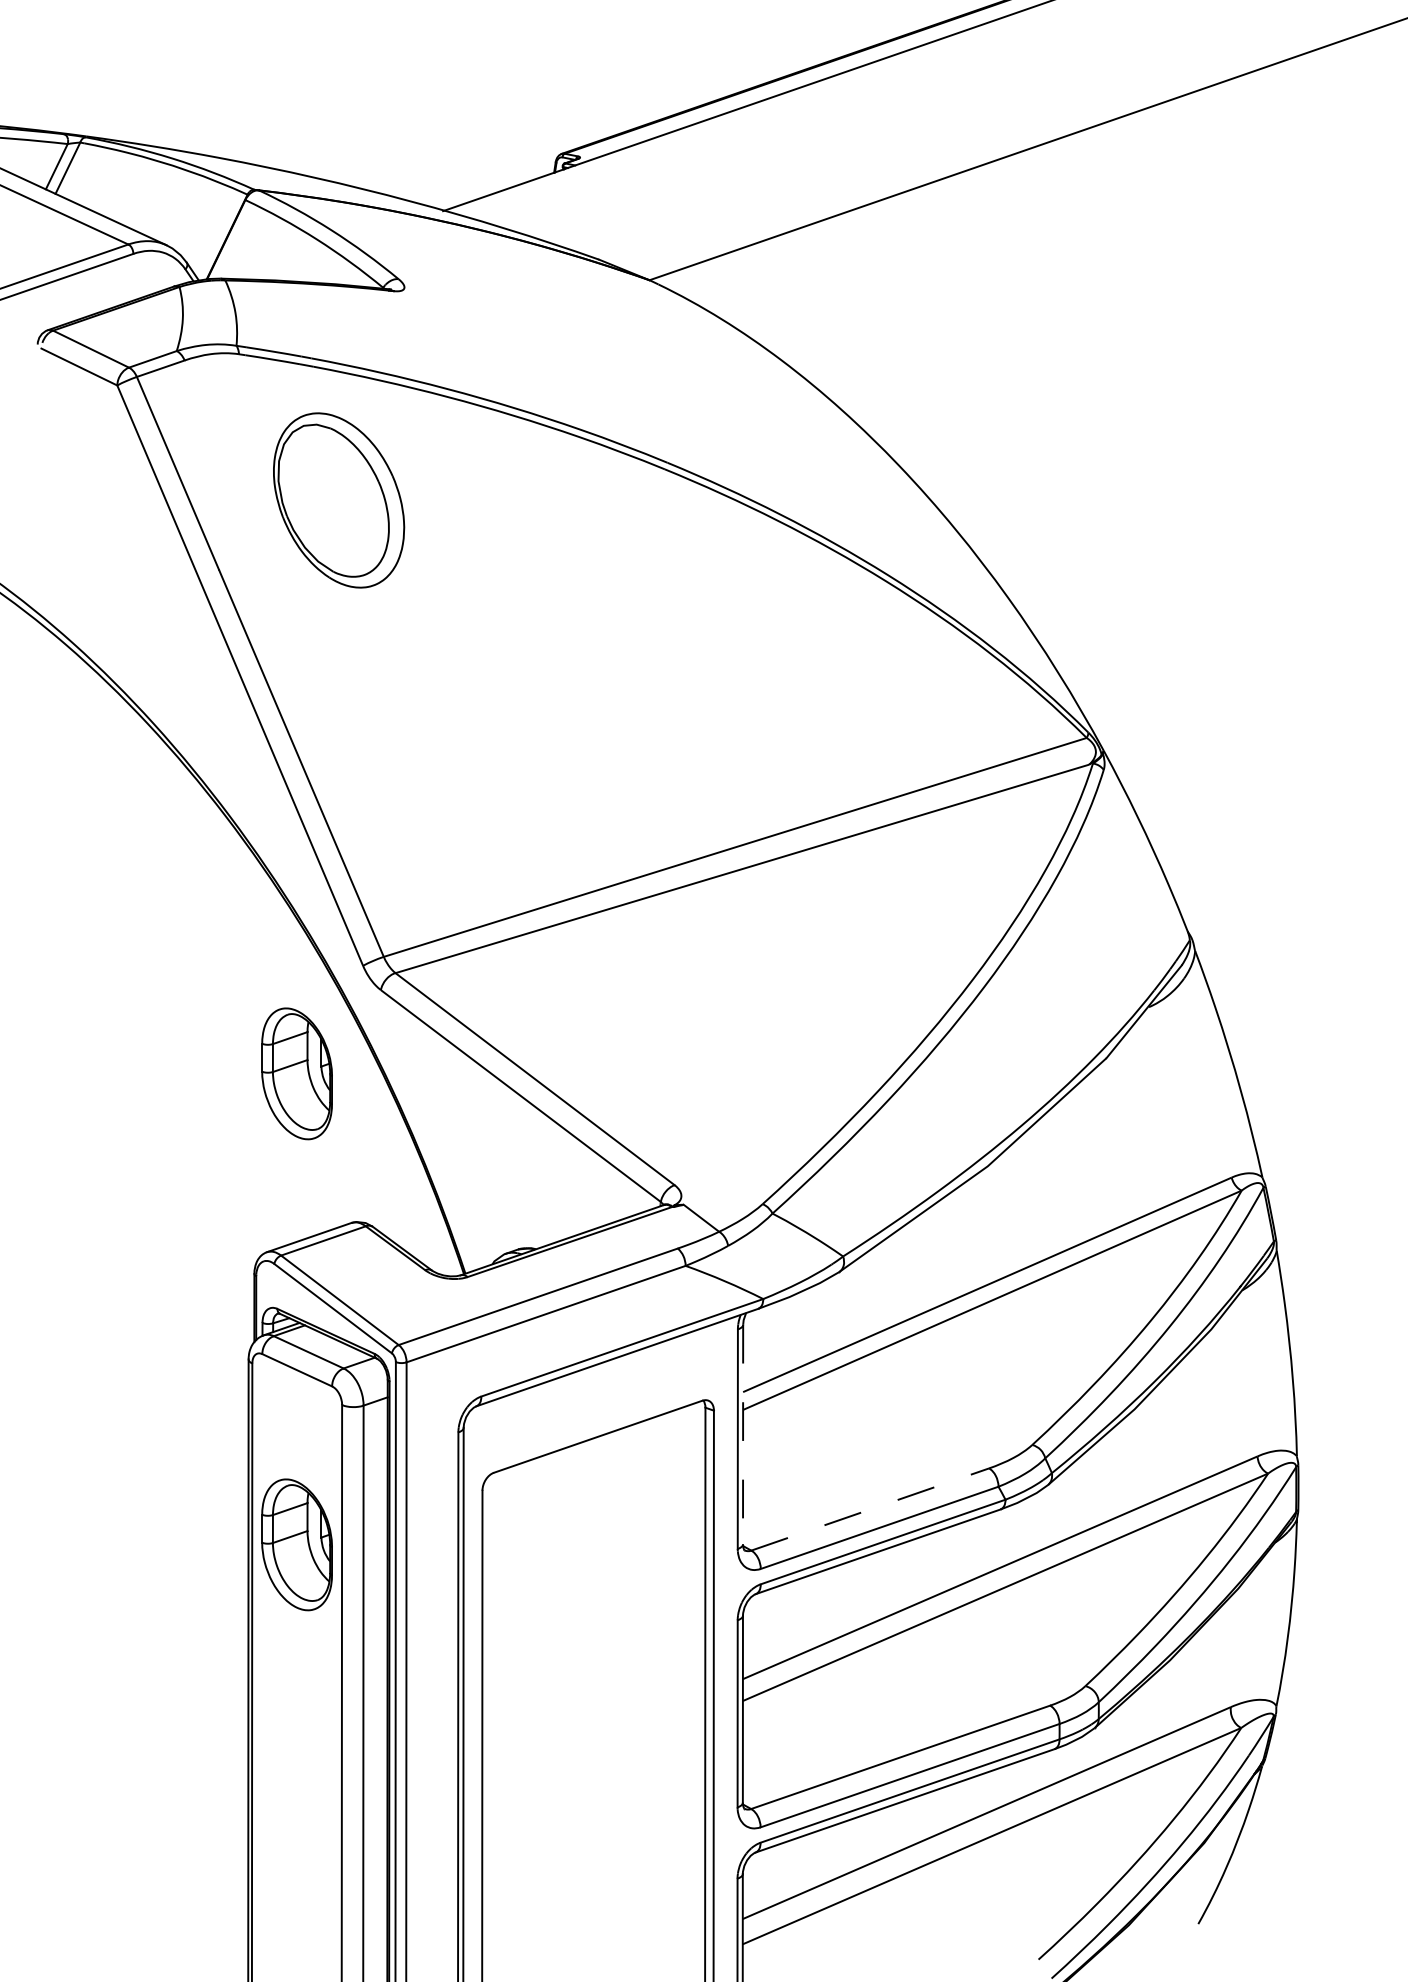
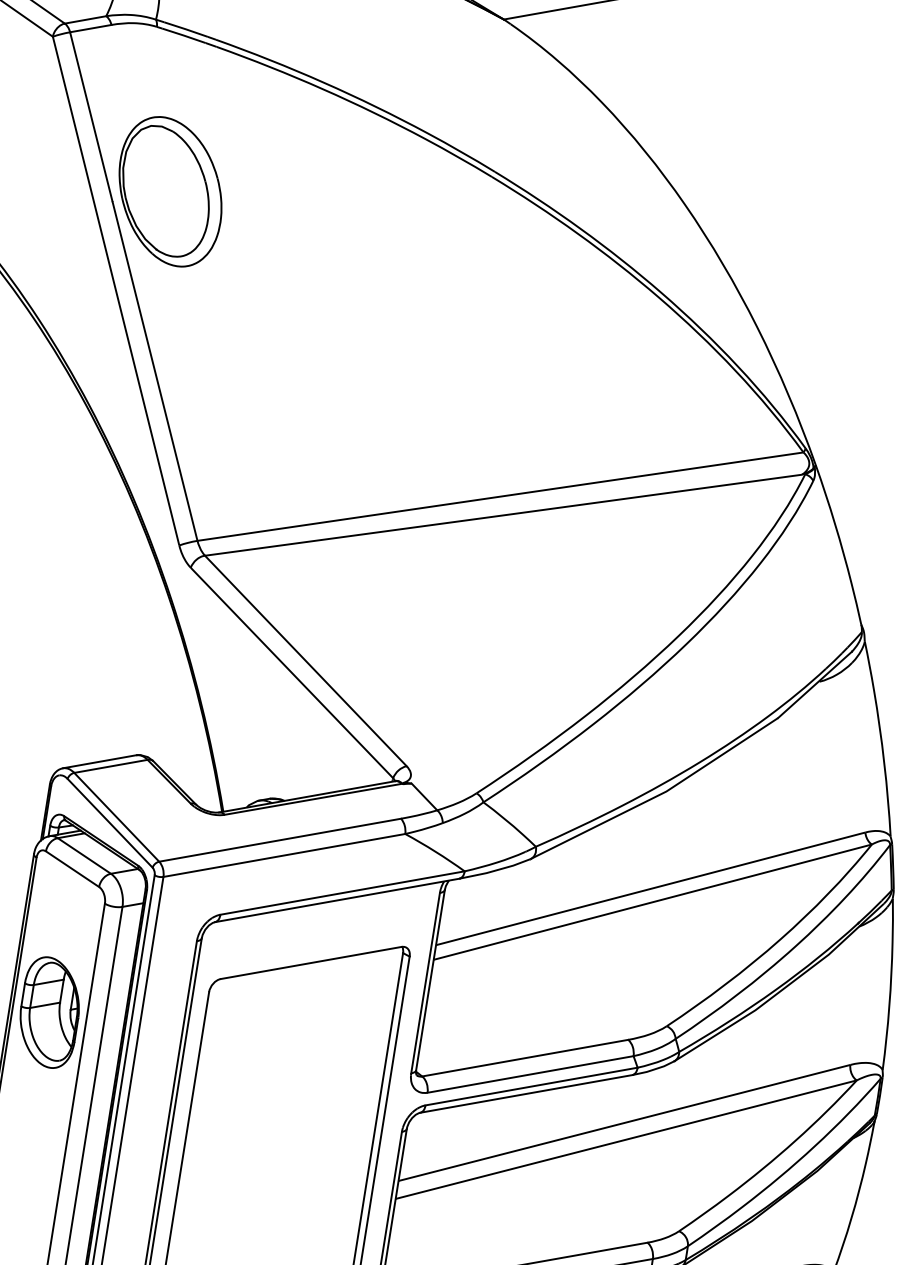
part: (339, 500) -> (170, 191), moved
part: (296, 1073) -> (110, 625), removed
line: (743, 1434) -> (430, 980), dashed -> solid
line: (870, 1509) -> (525, 1058), dashed -> solid

